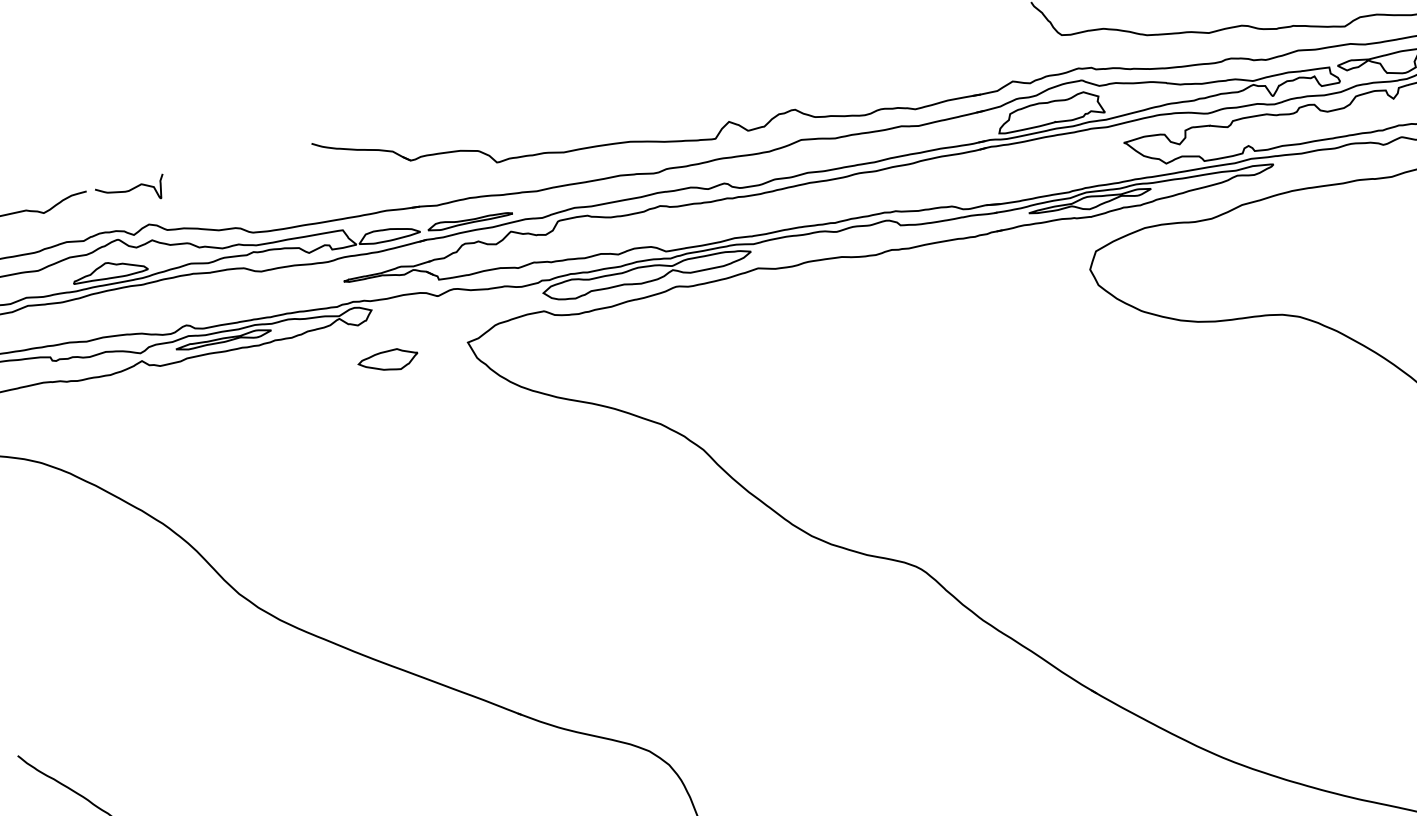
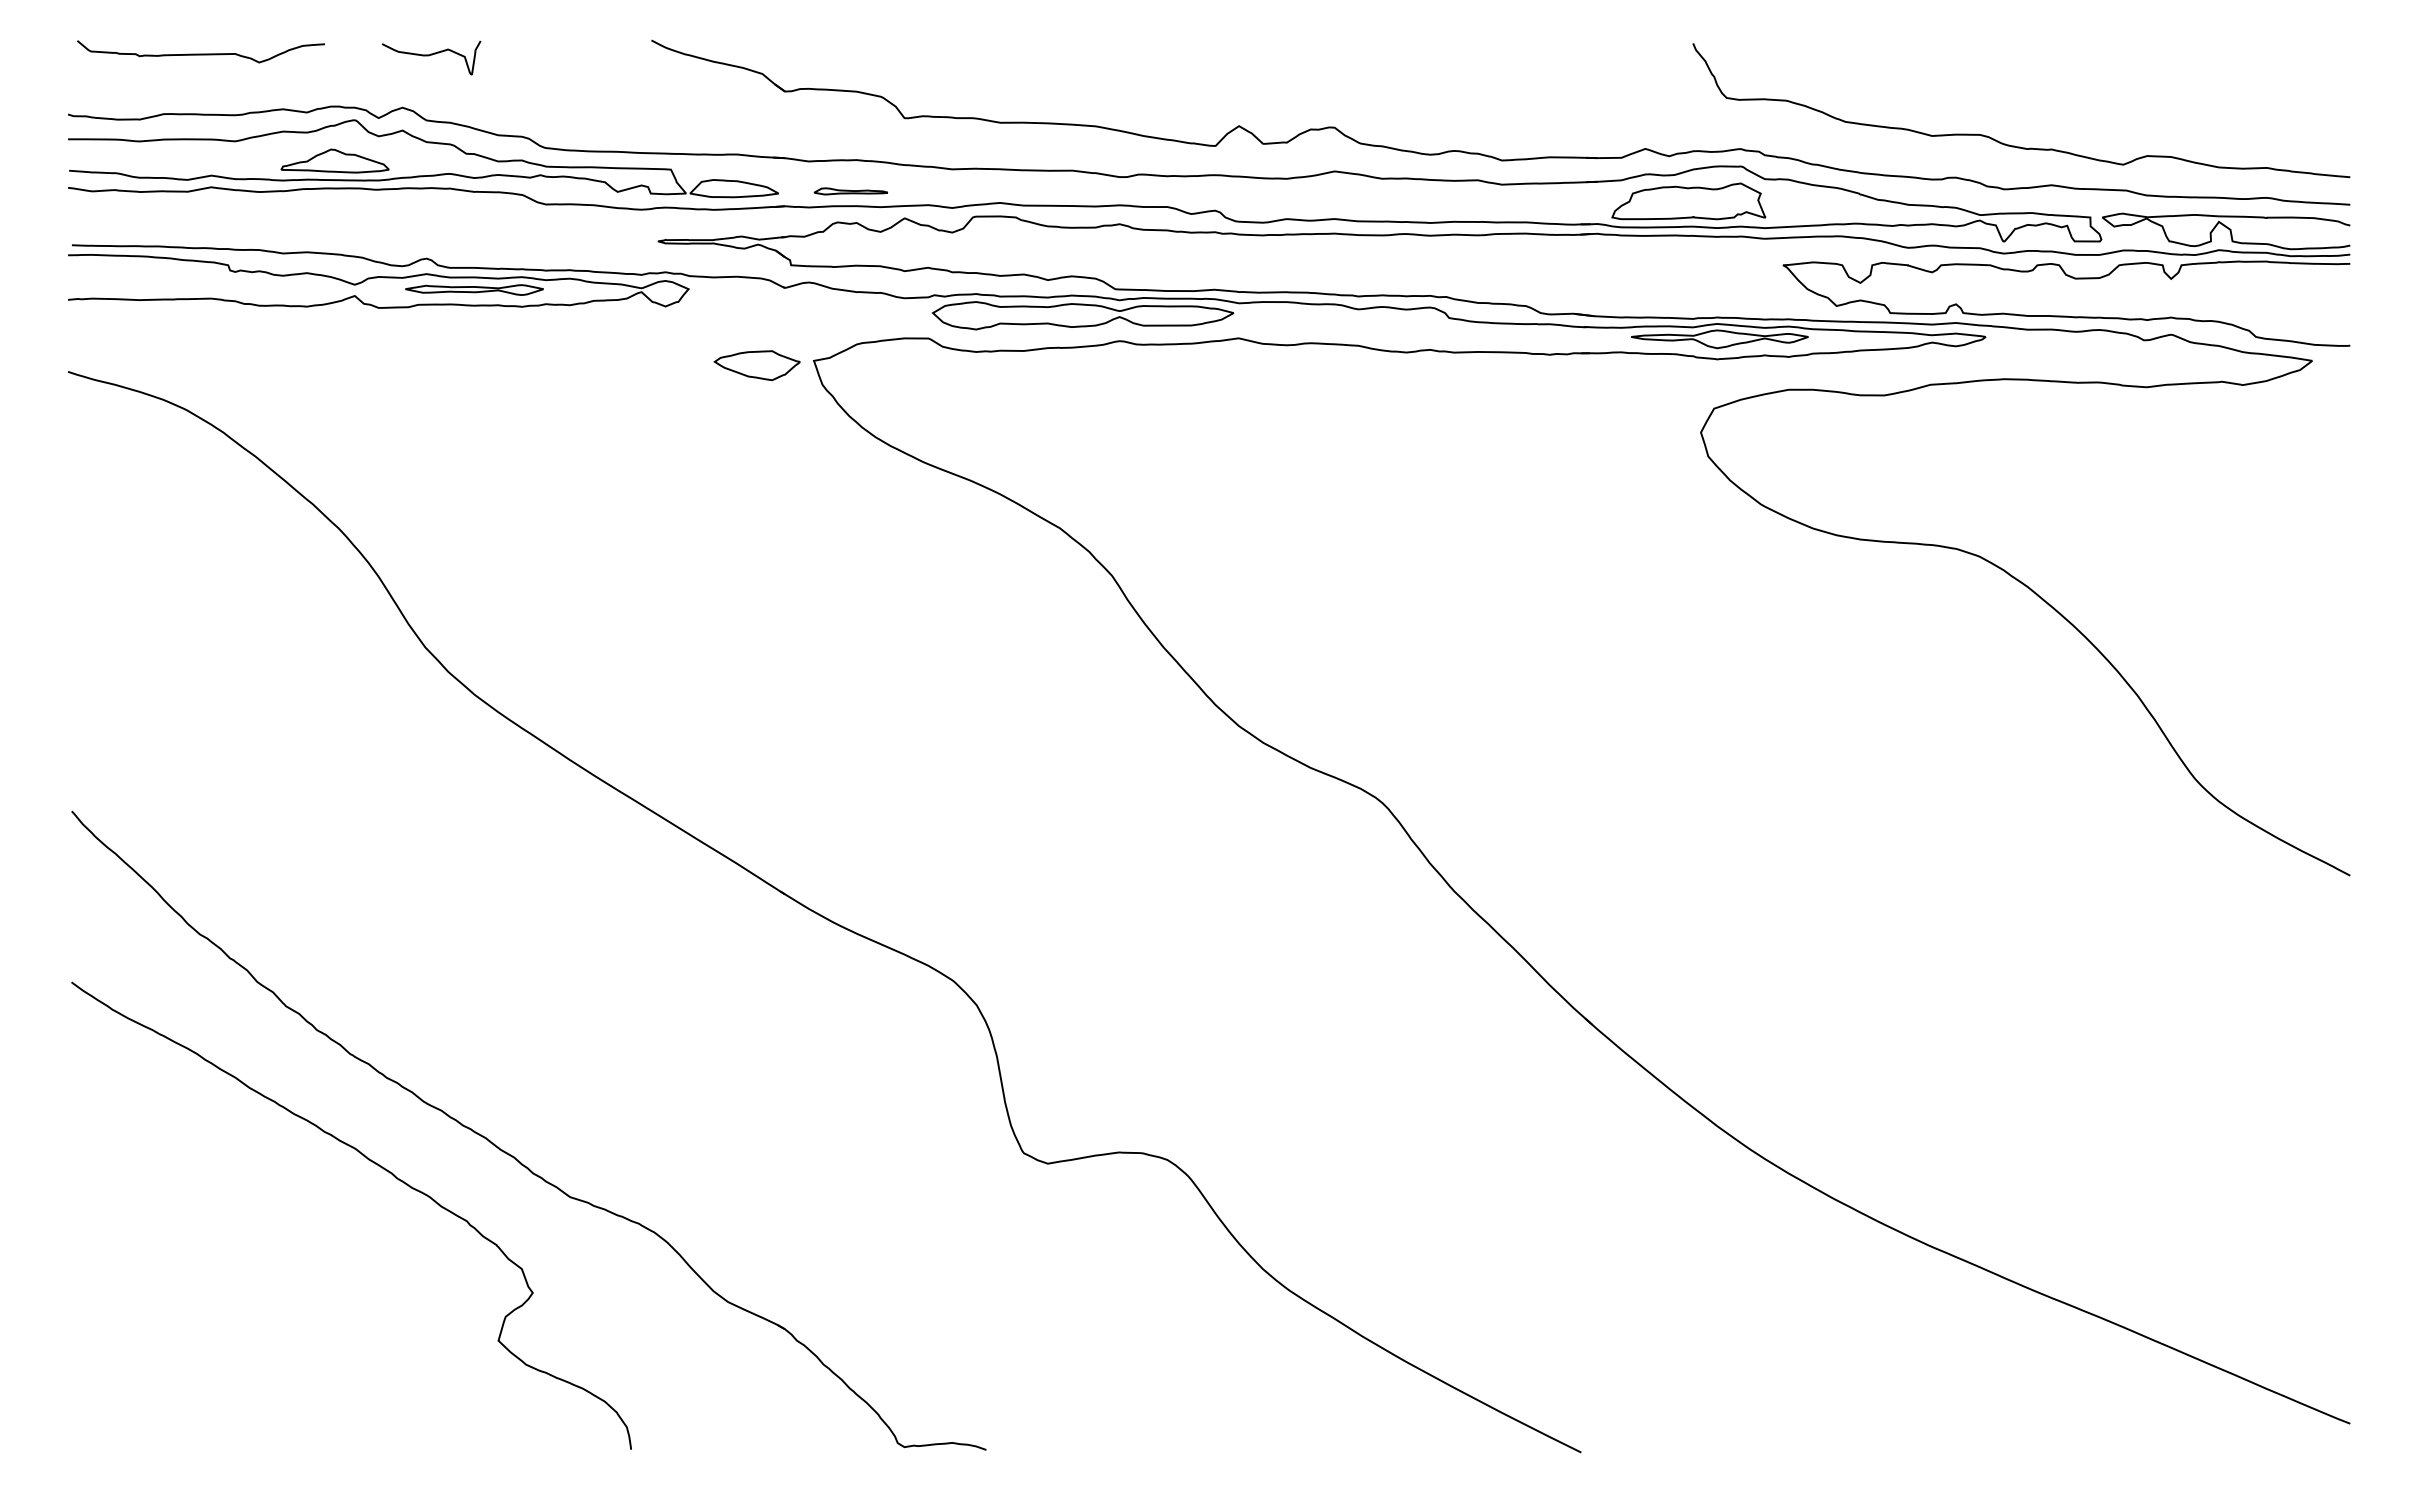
curve: (130, 190) -> (431, 55), moved
part: (469, 220) -> (850, 191), size x0.6
part: (388, 361) -> (756, 365), moved

